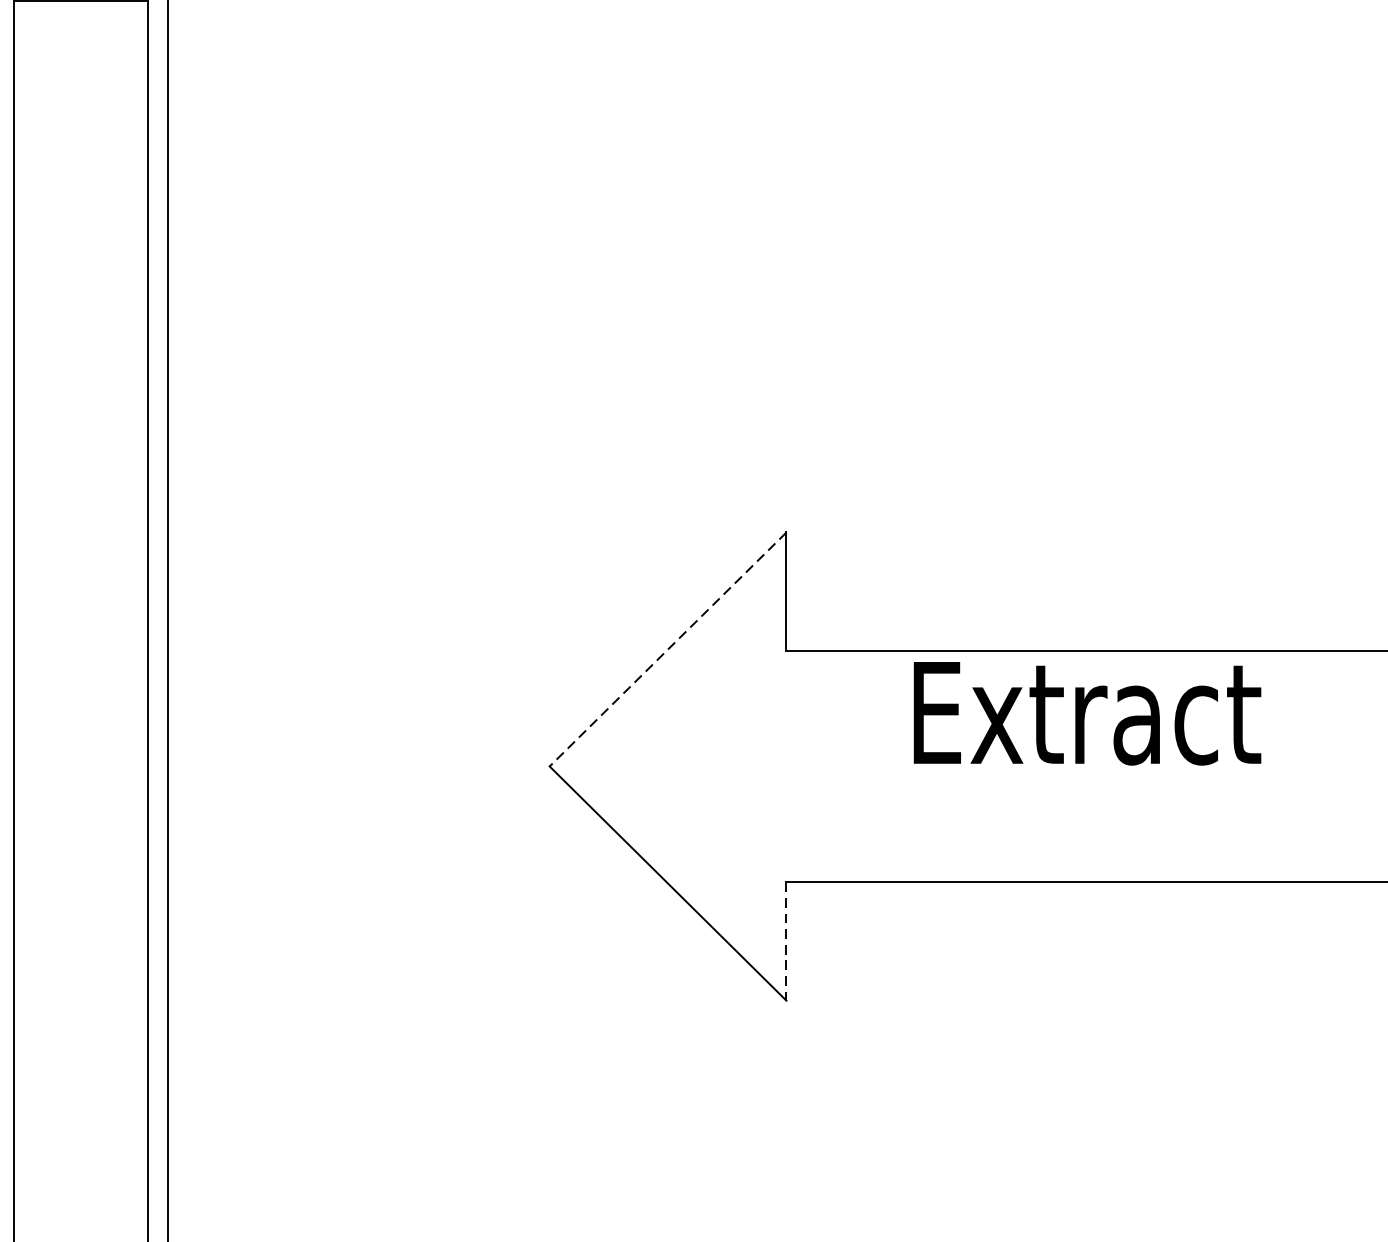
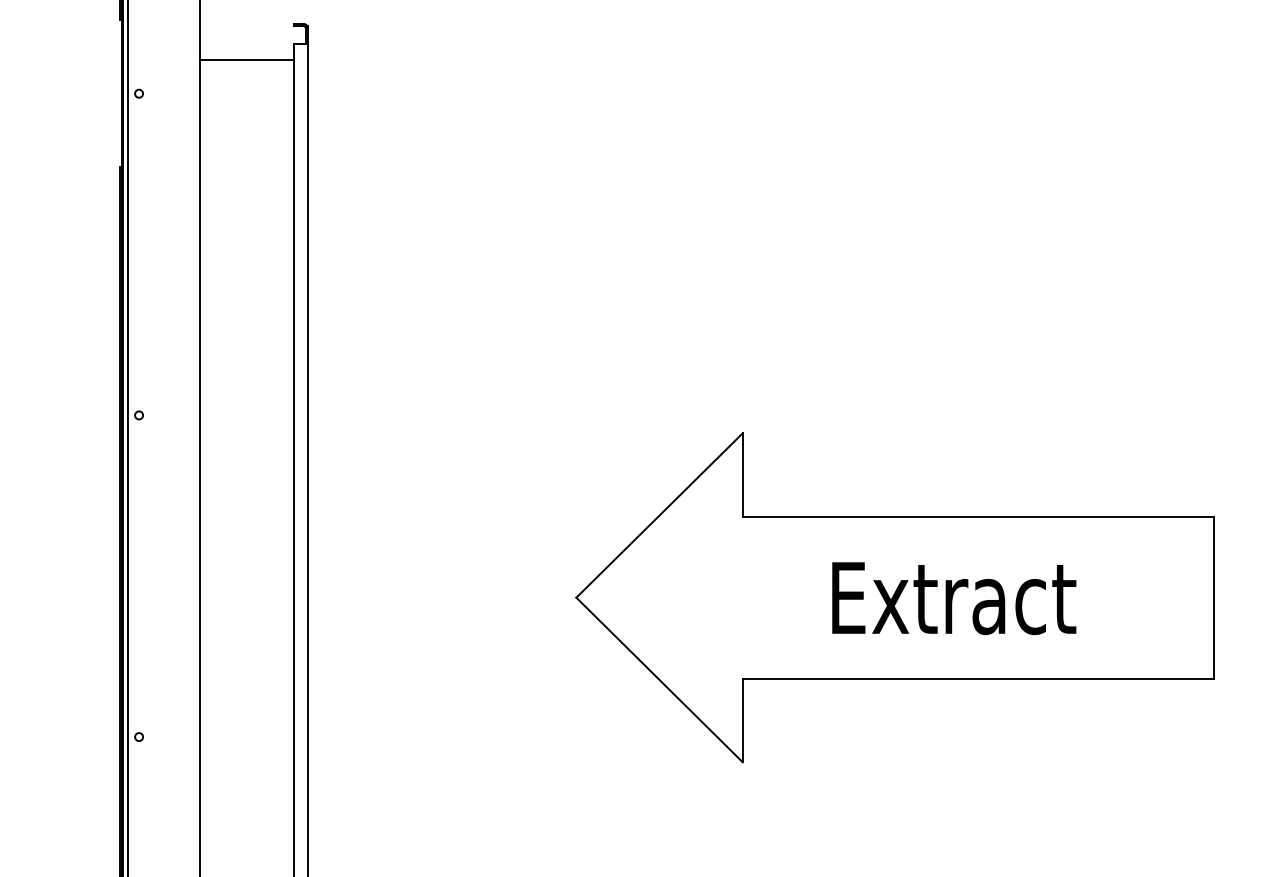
line: (667, 649) -> (659, 515), dashed -> solid
text: (1087, 713) -> (954, 598), moved
line: (786, 941) -> (742, 720), dashed -> solid

